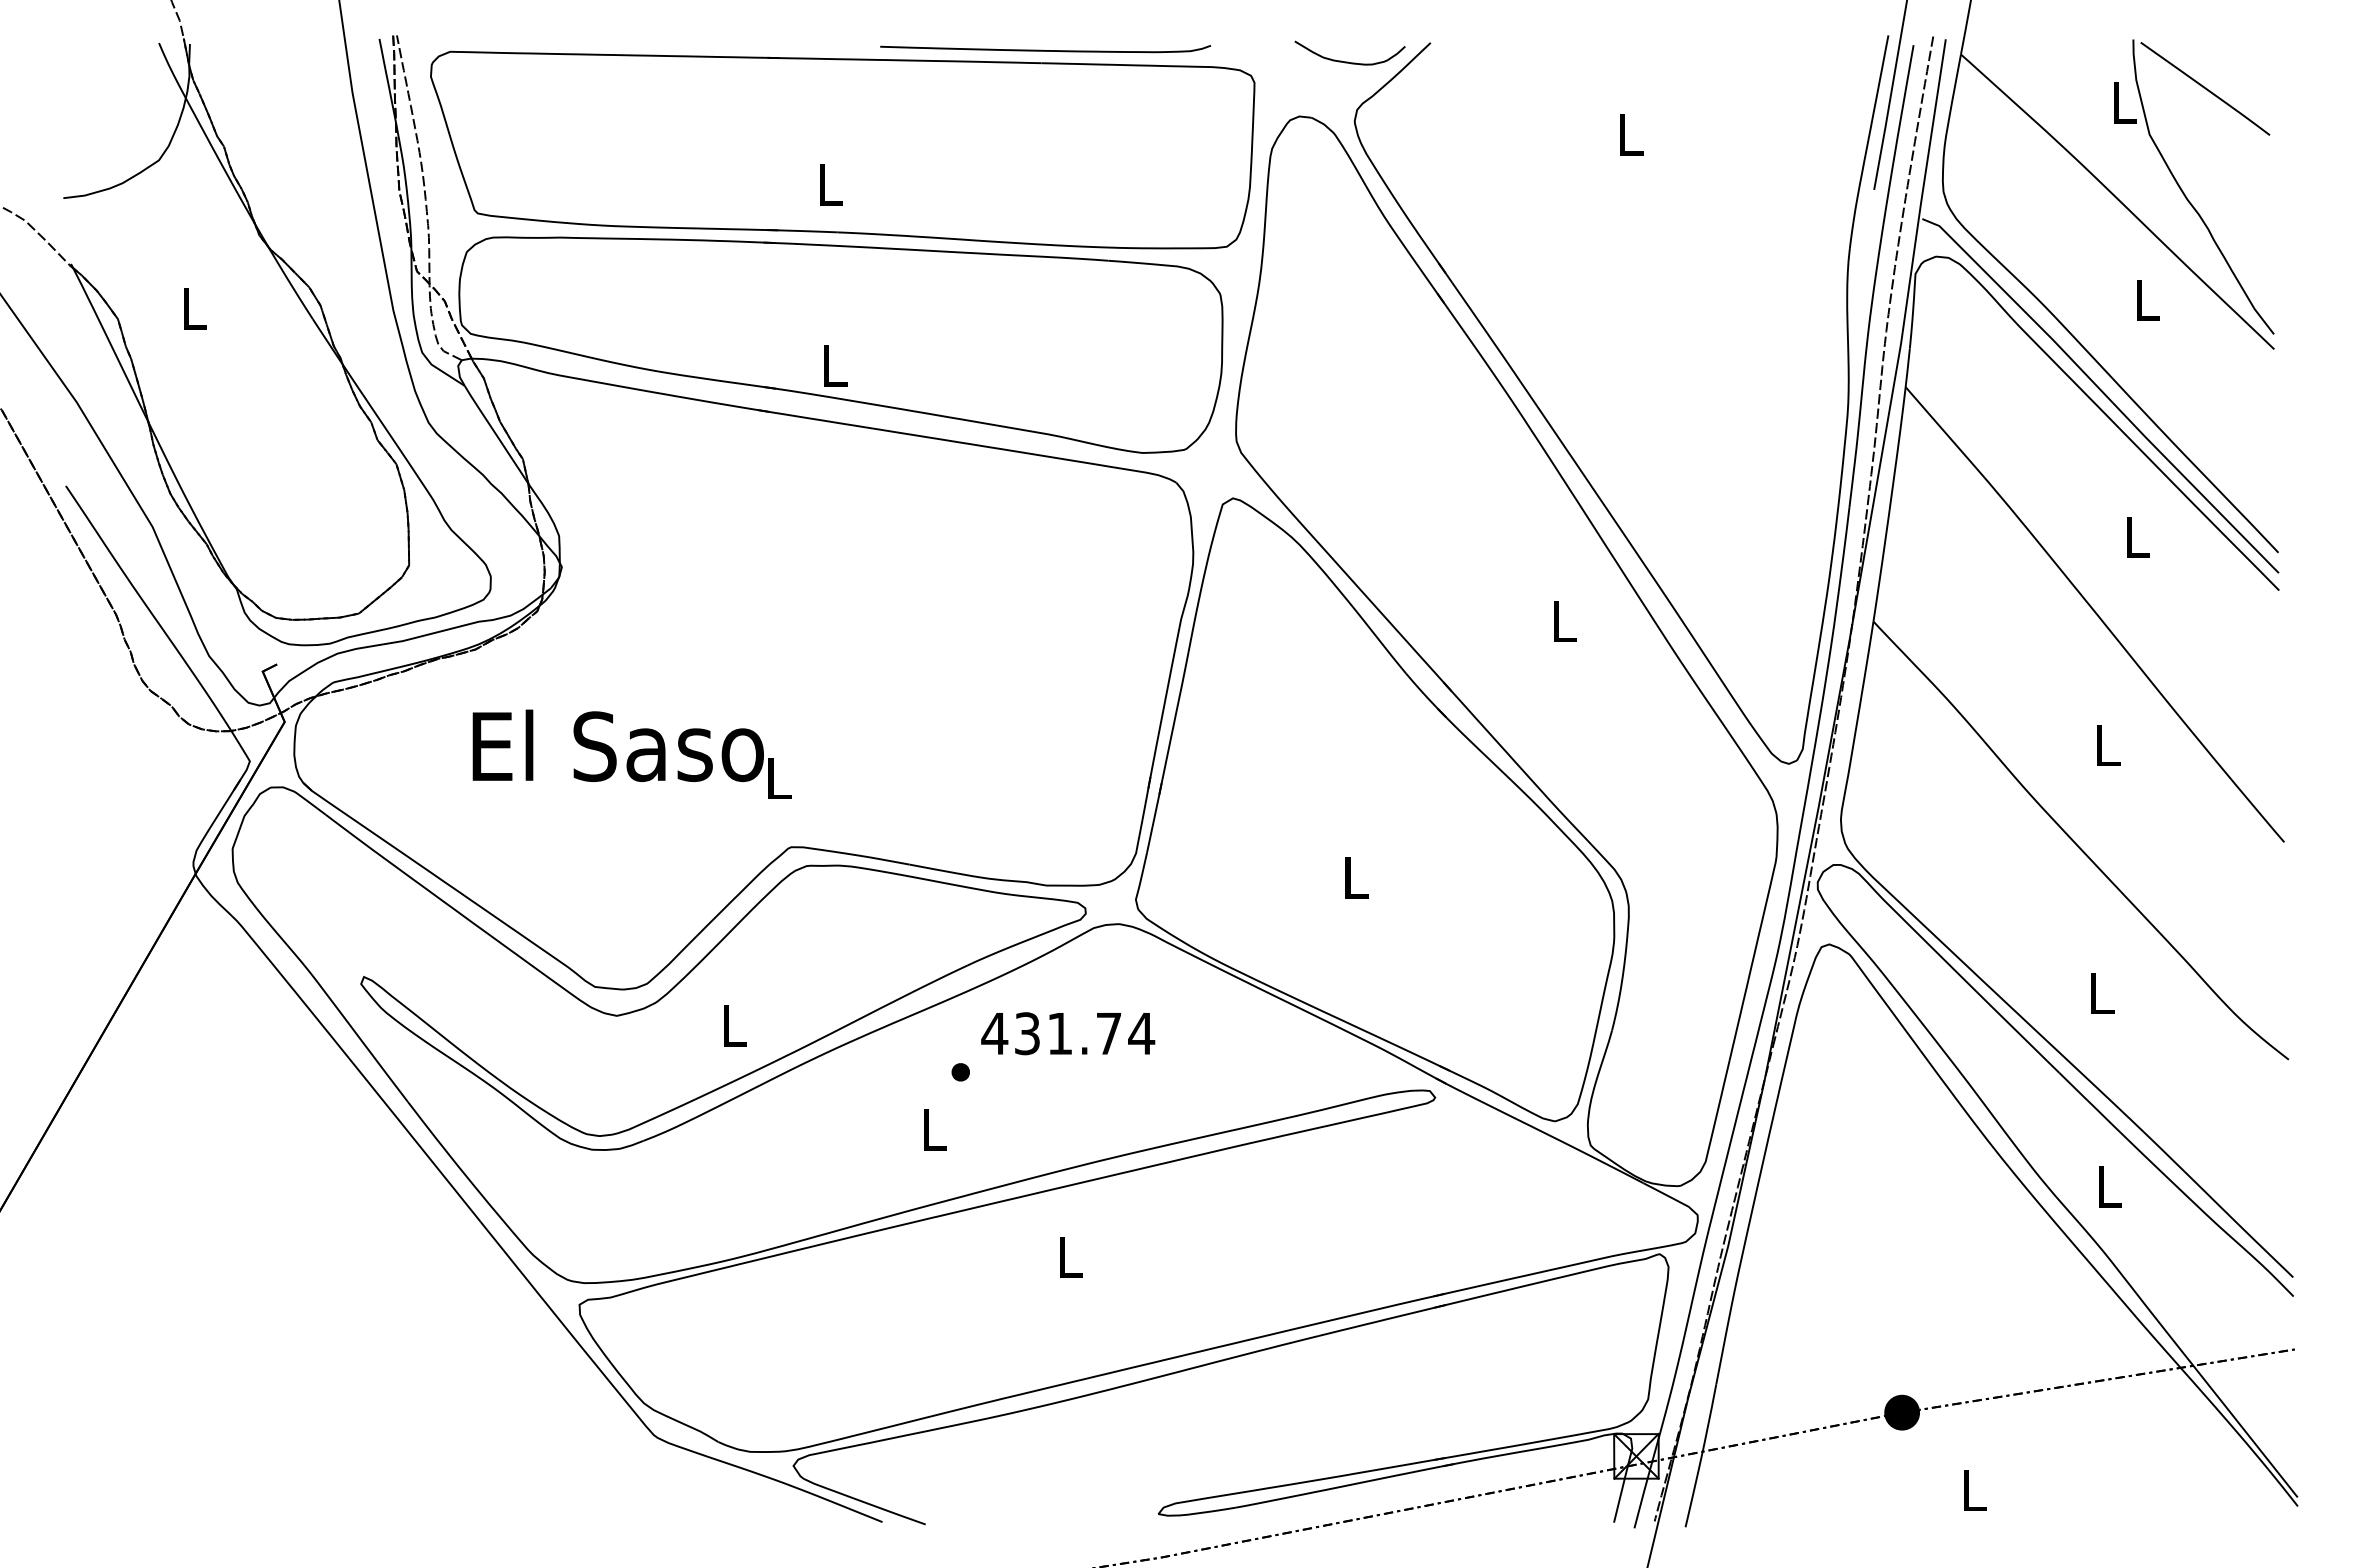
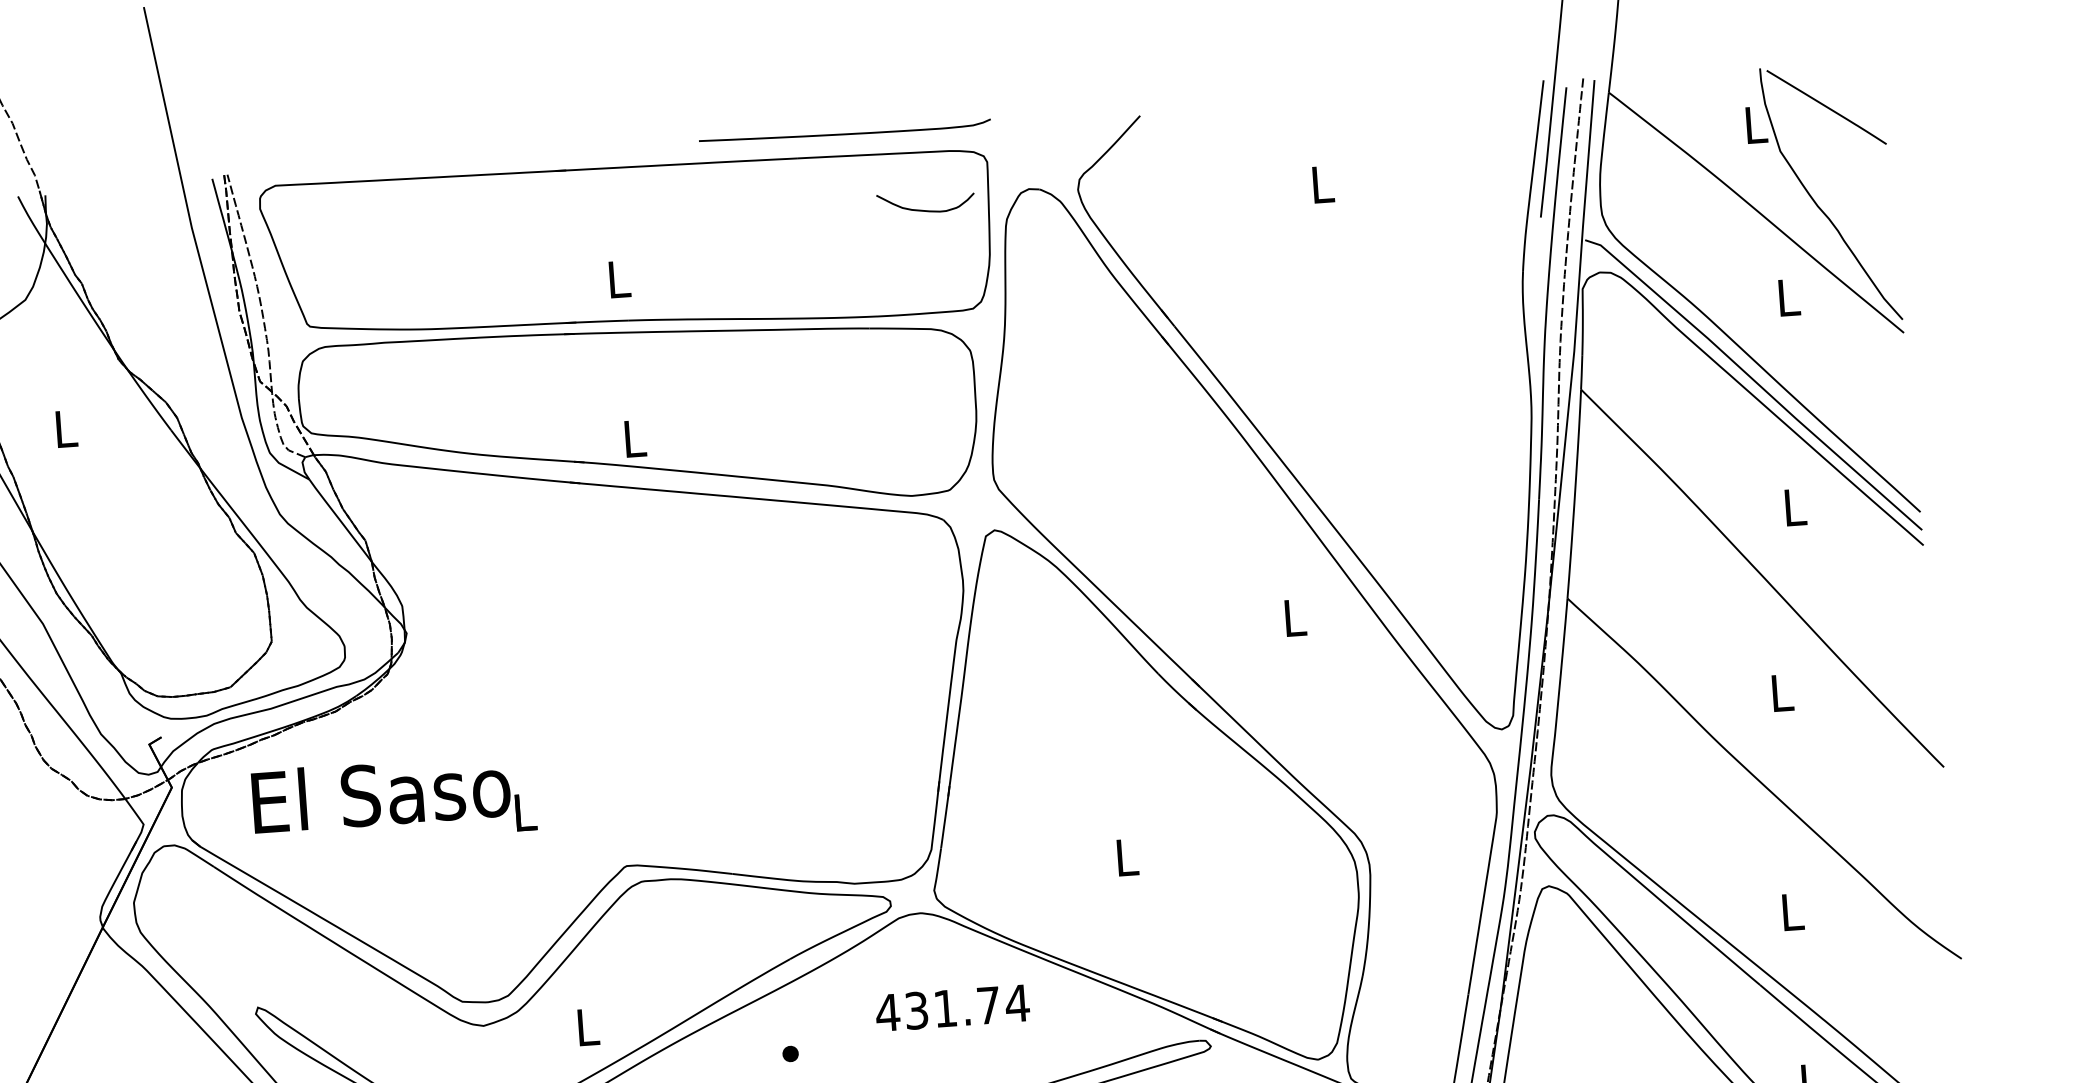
curve: (1045, 50) -> (845, 134), moved
curve: (1348, 61) -> (925, 209), moved
text: (631, 753) -> (393, 799), moved
text: (1068, 1033) -> (952, 1007), moved

